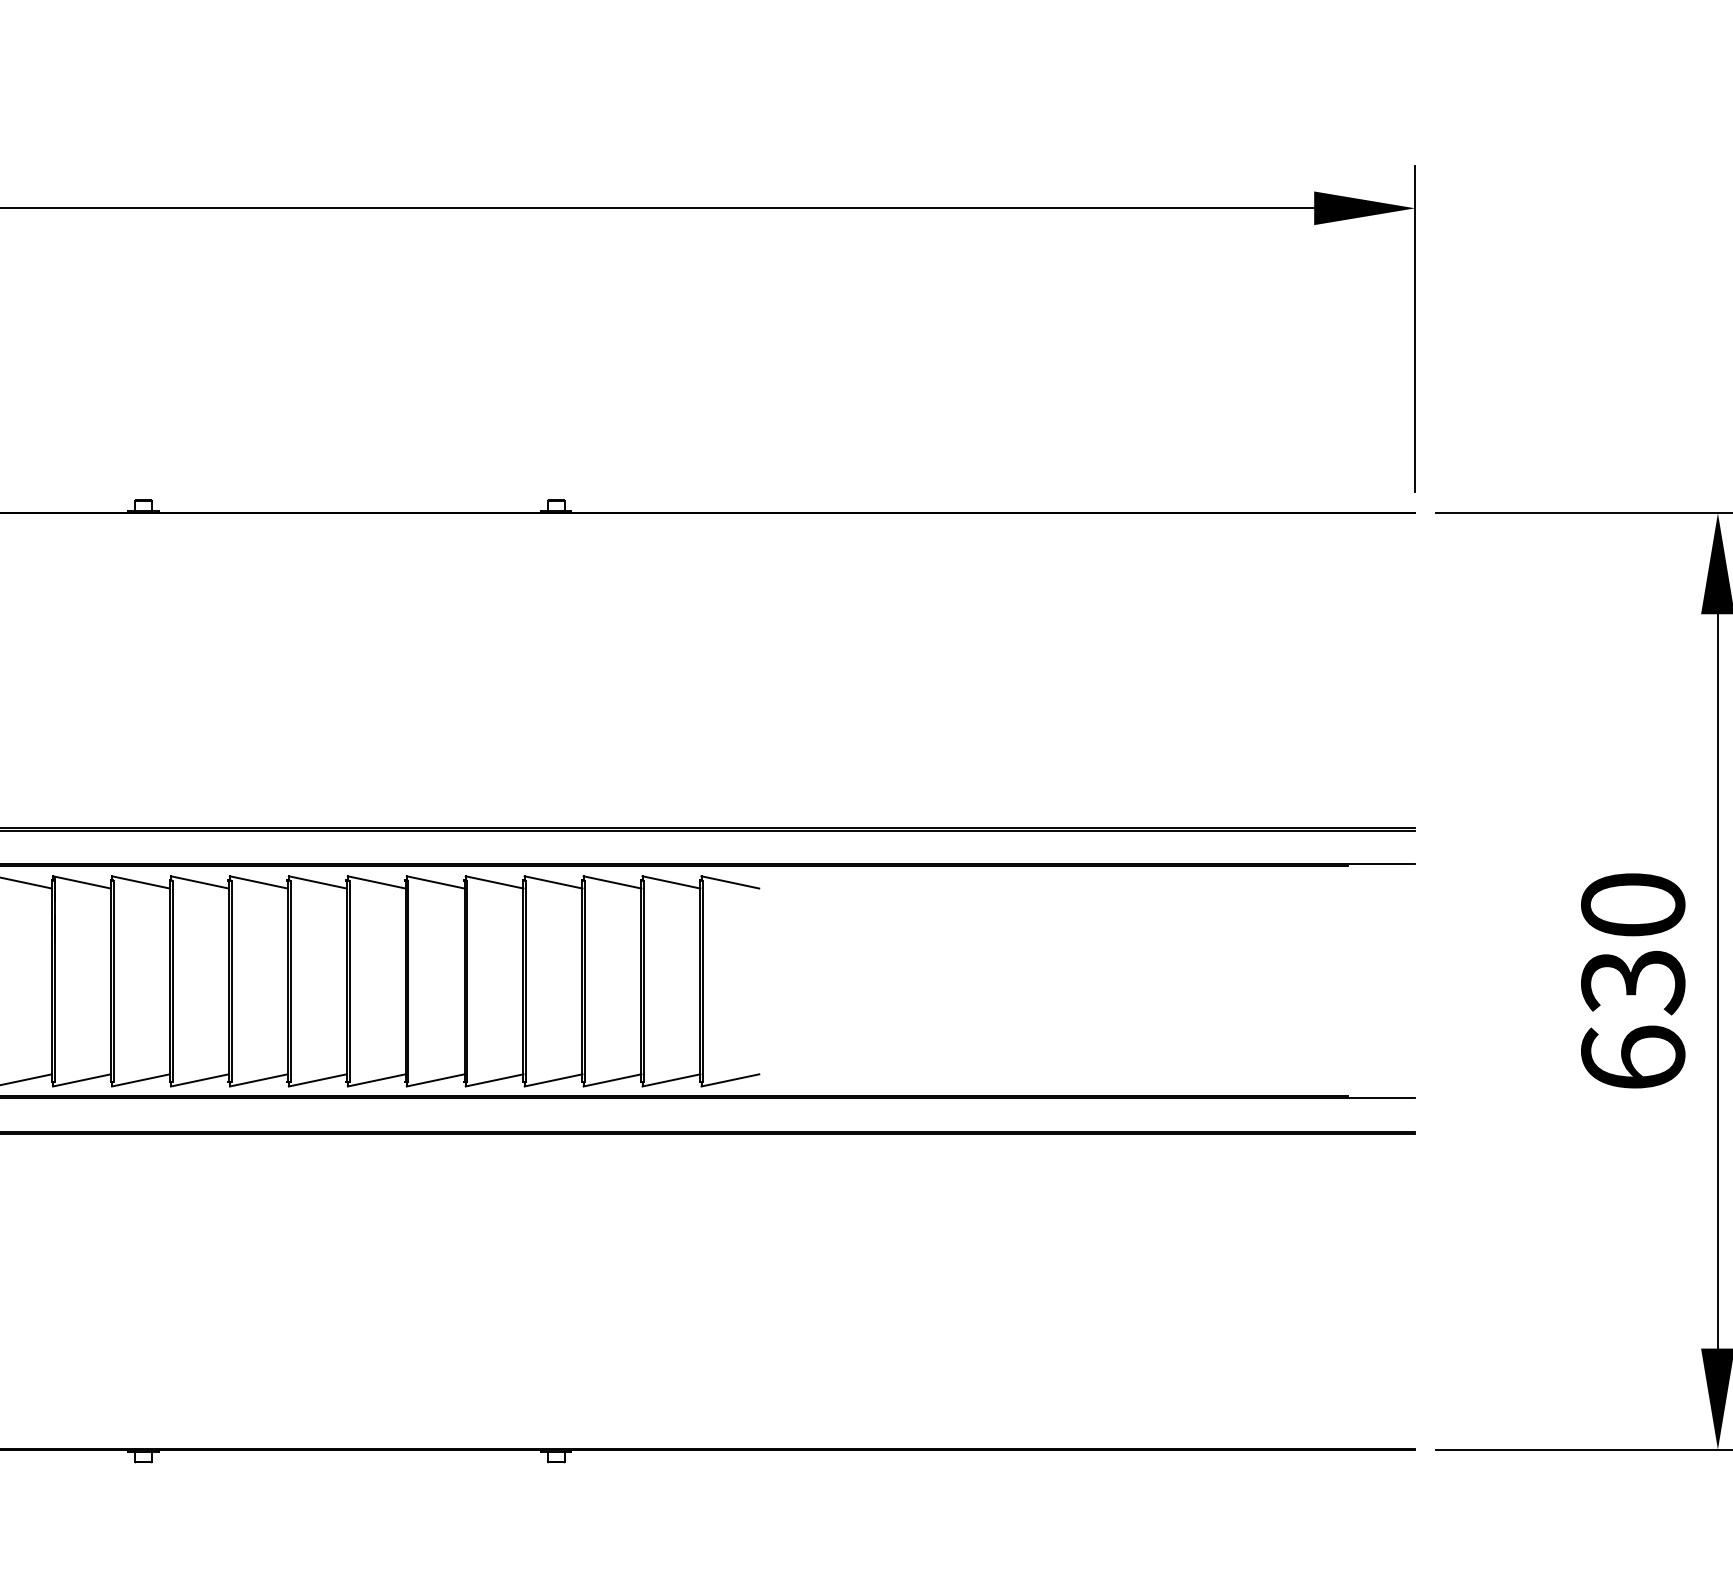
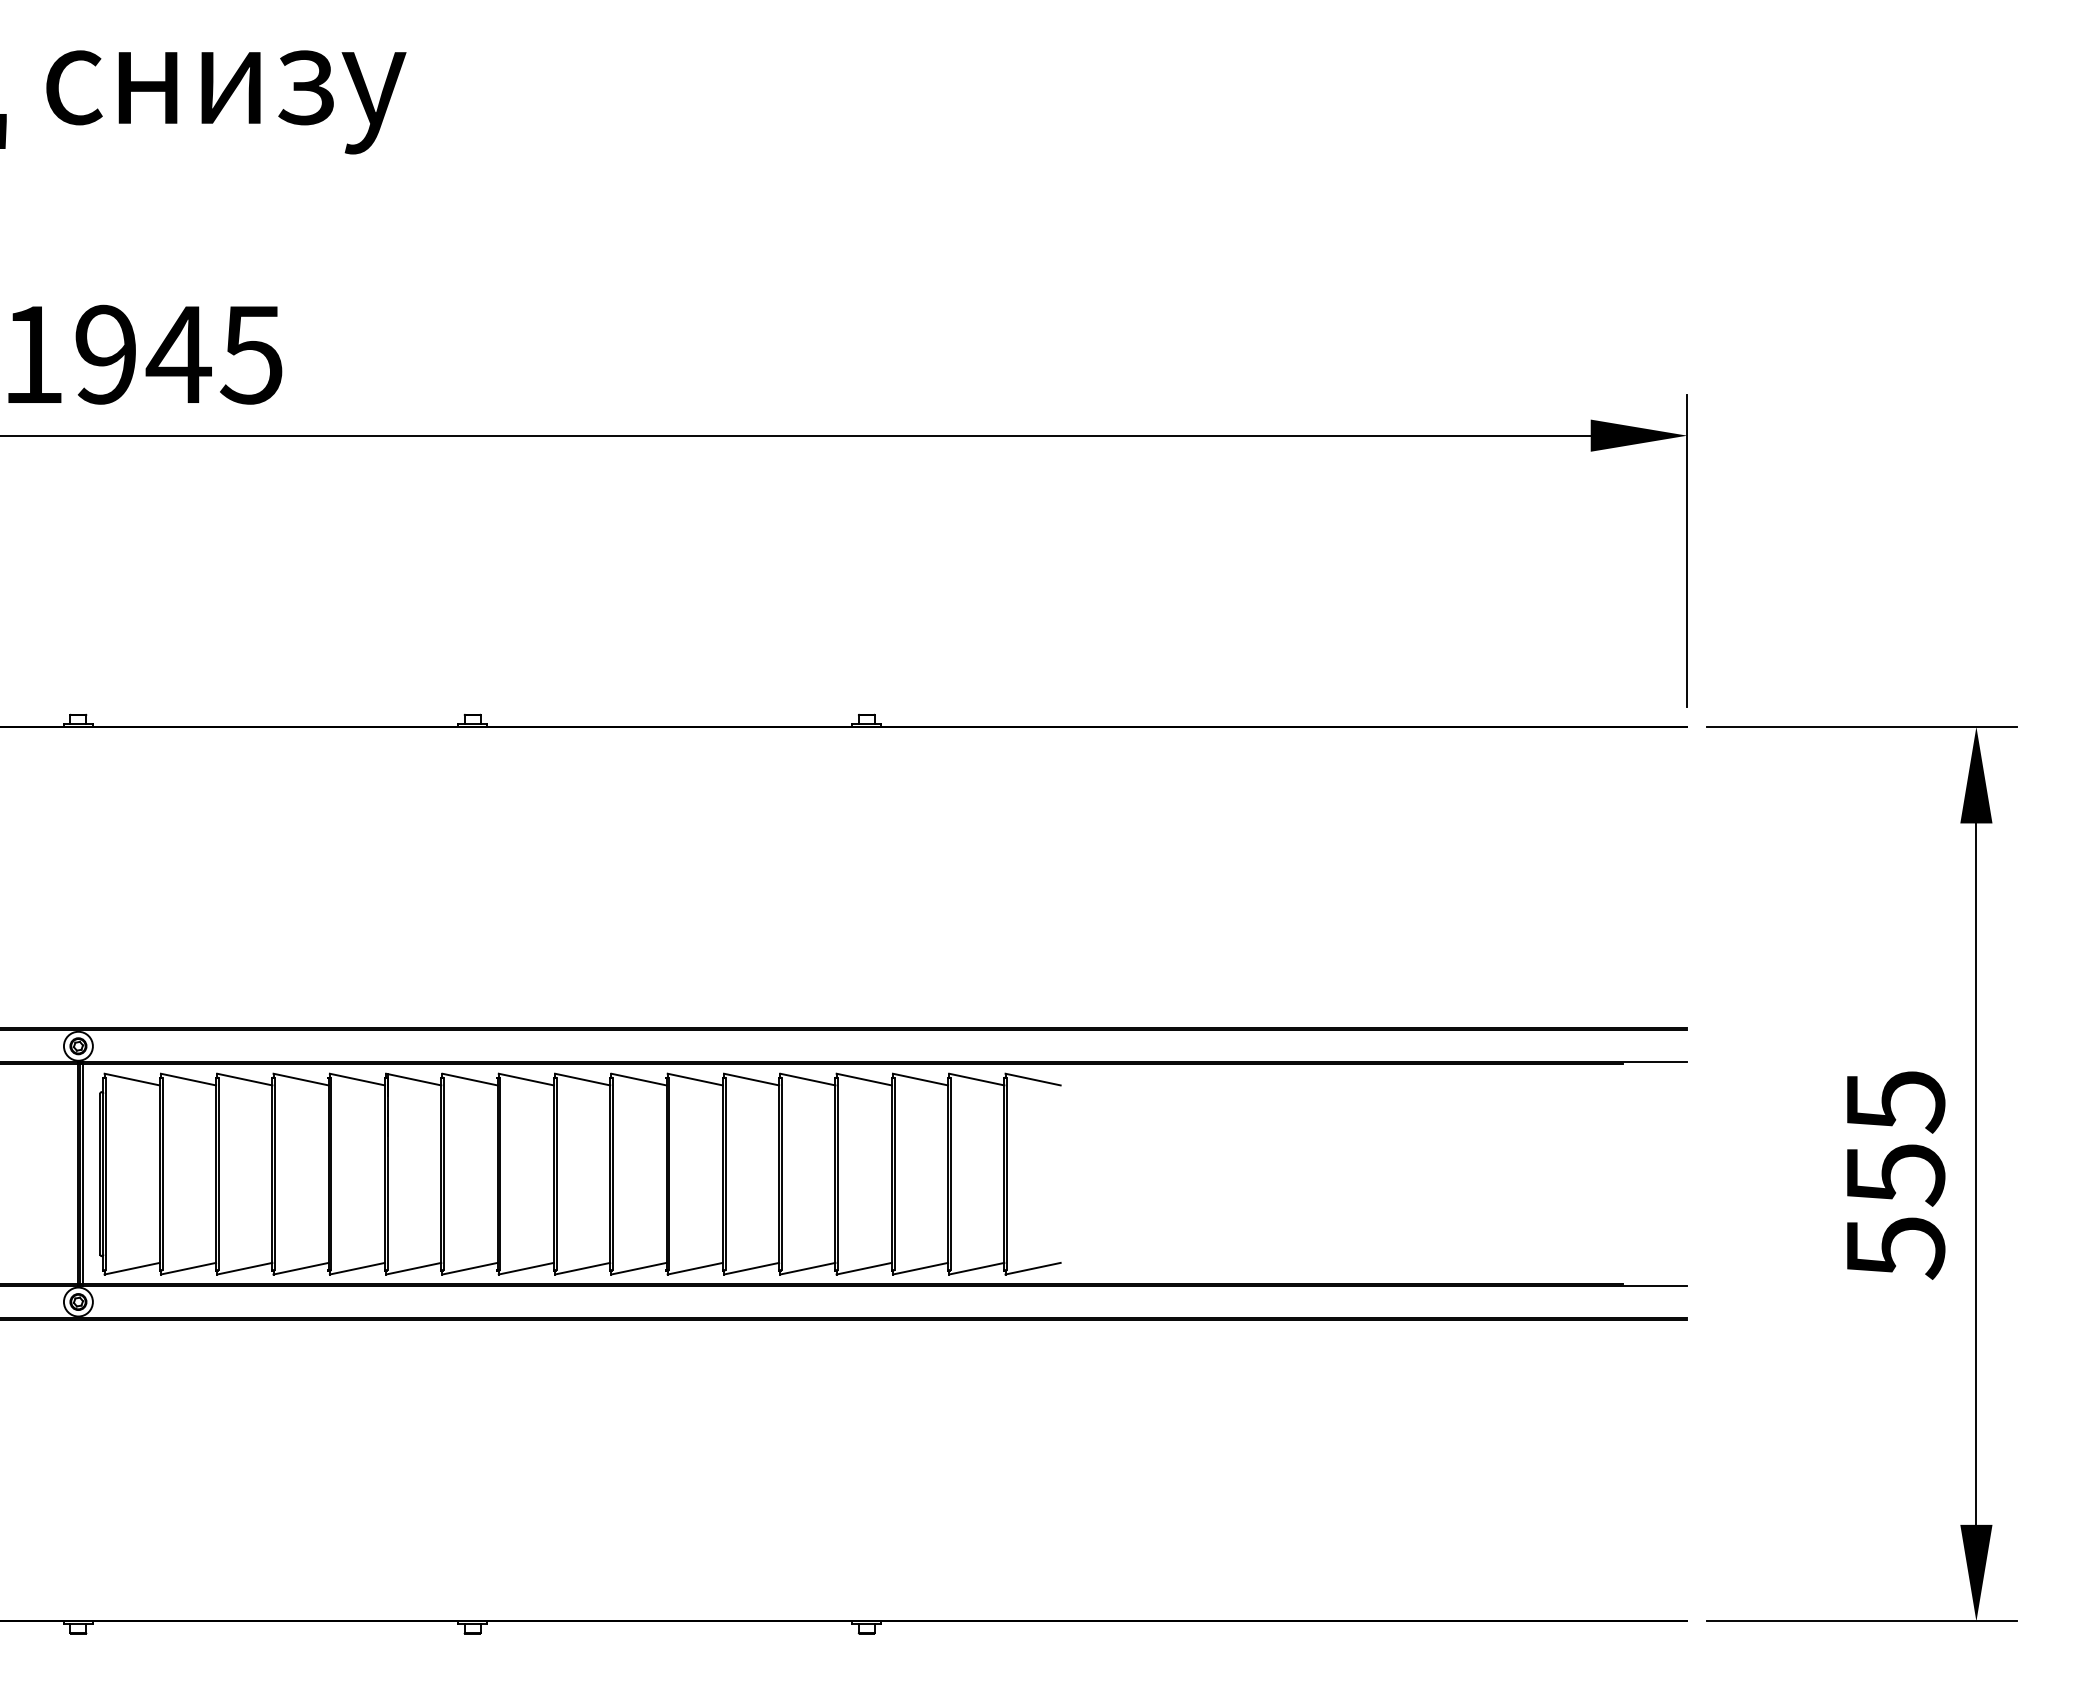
text: (1633, 982) -> (1895, 1175), 630 -> 555

